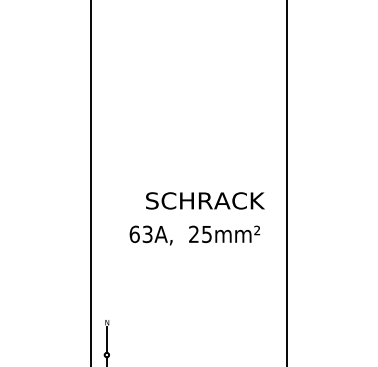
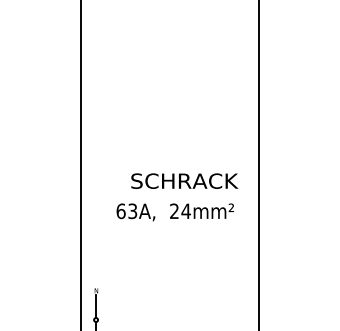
text: (206, 234) -> (185, 211), 25mm² -> 24mm²

